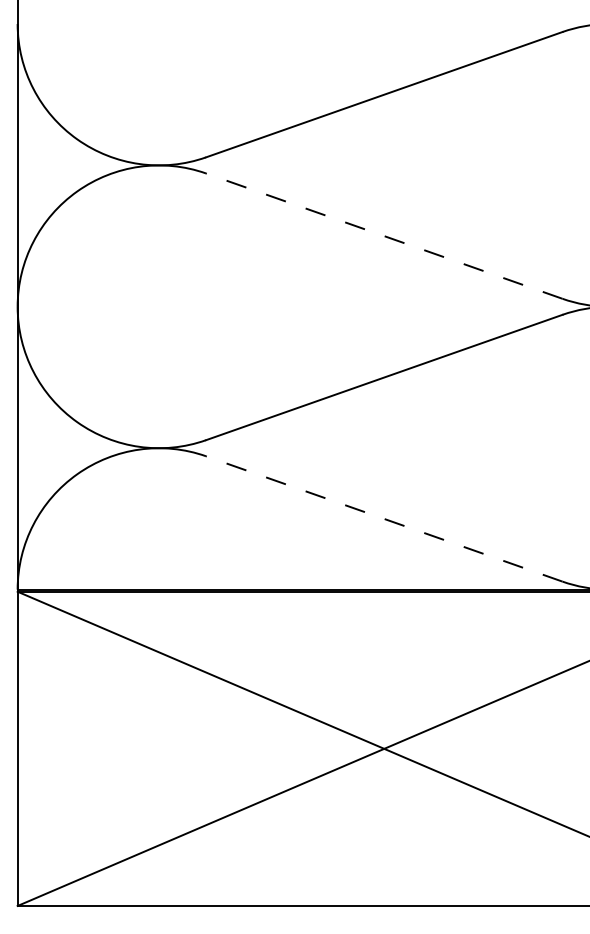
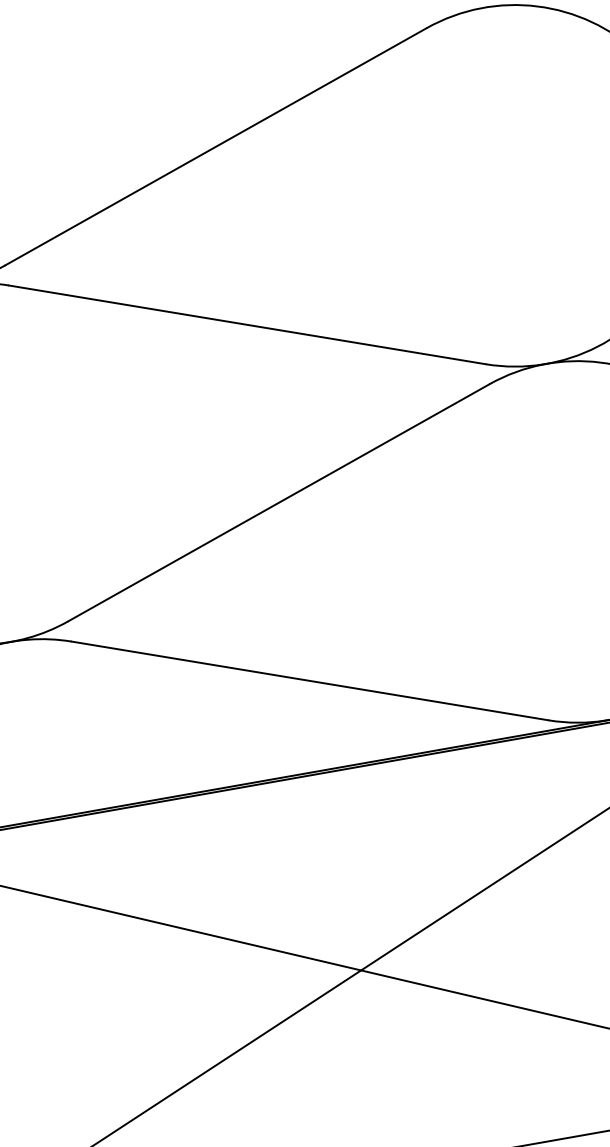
line: (384, 236) -> (247, 325), dashed -> solid
line: (384, 518) -> (310, 680), dashed -> solid

